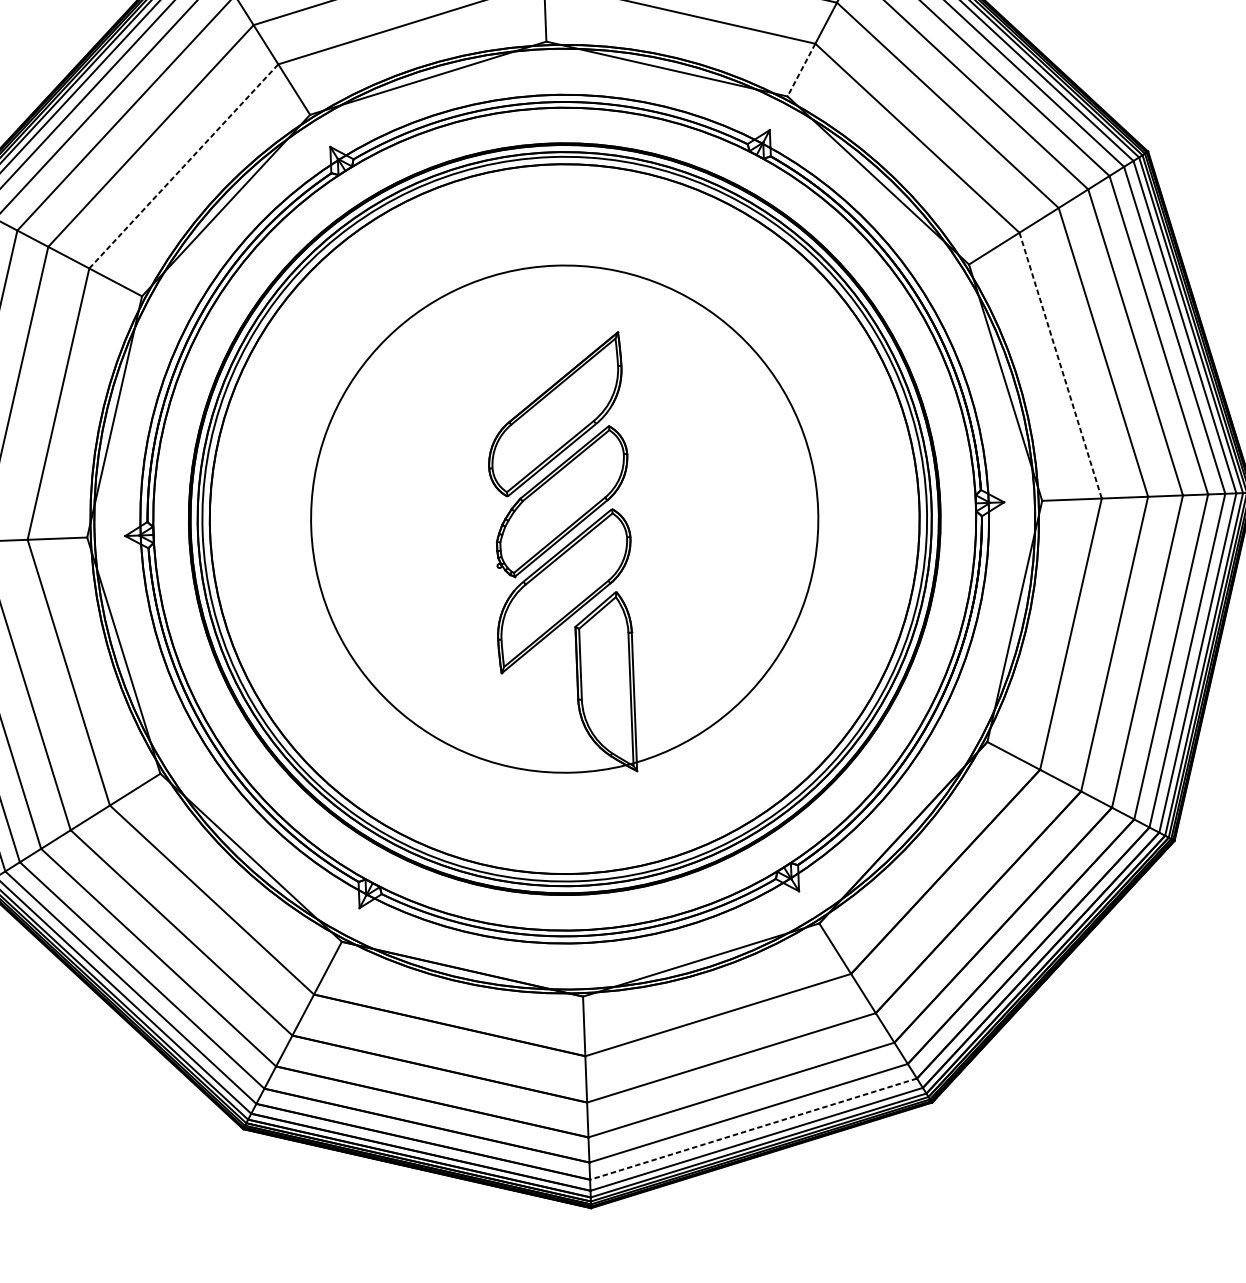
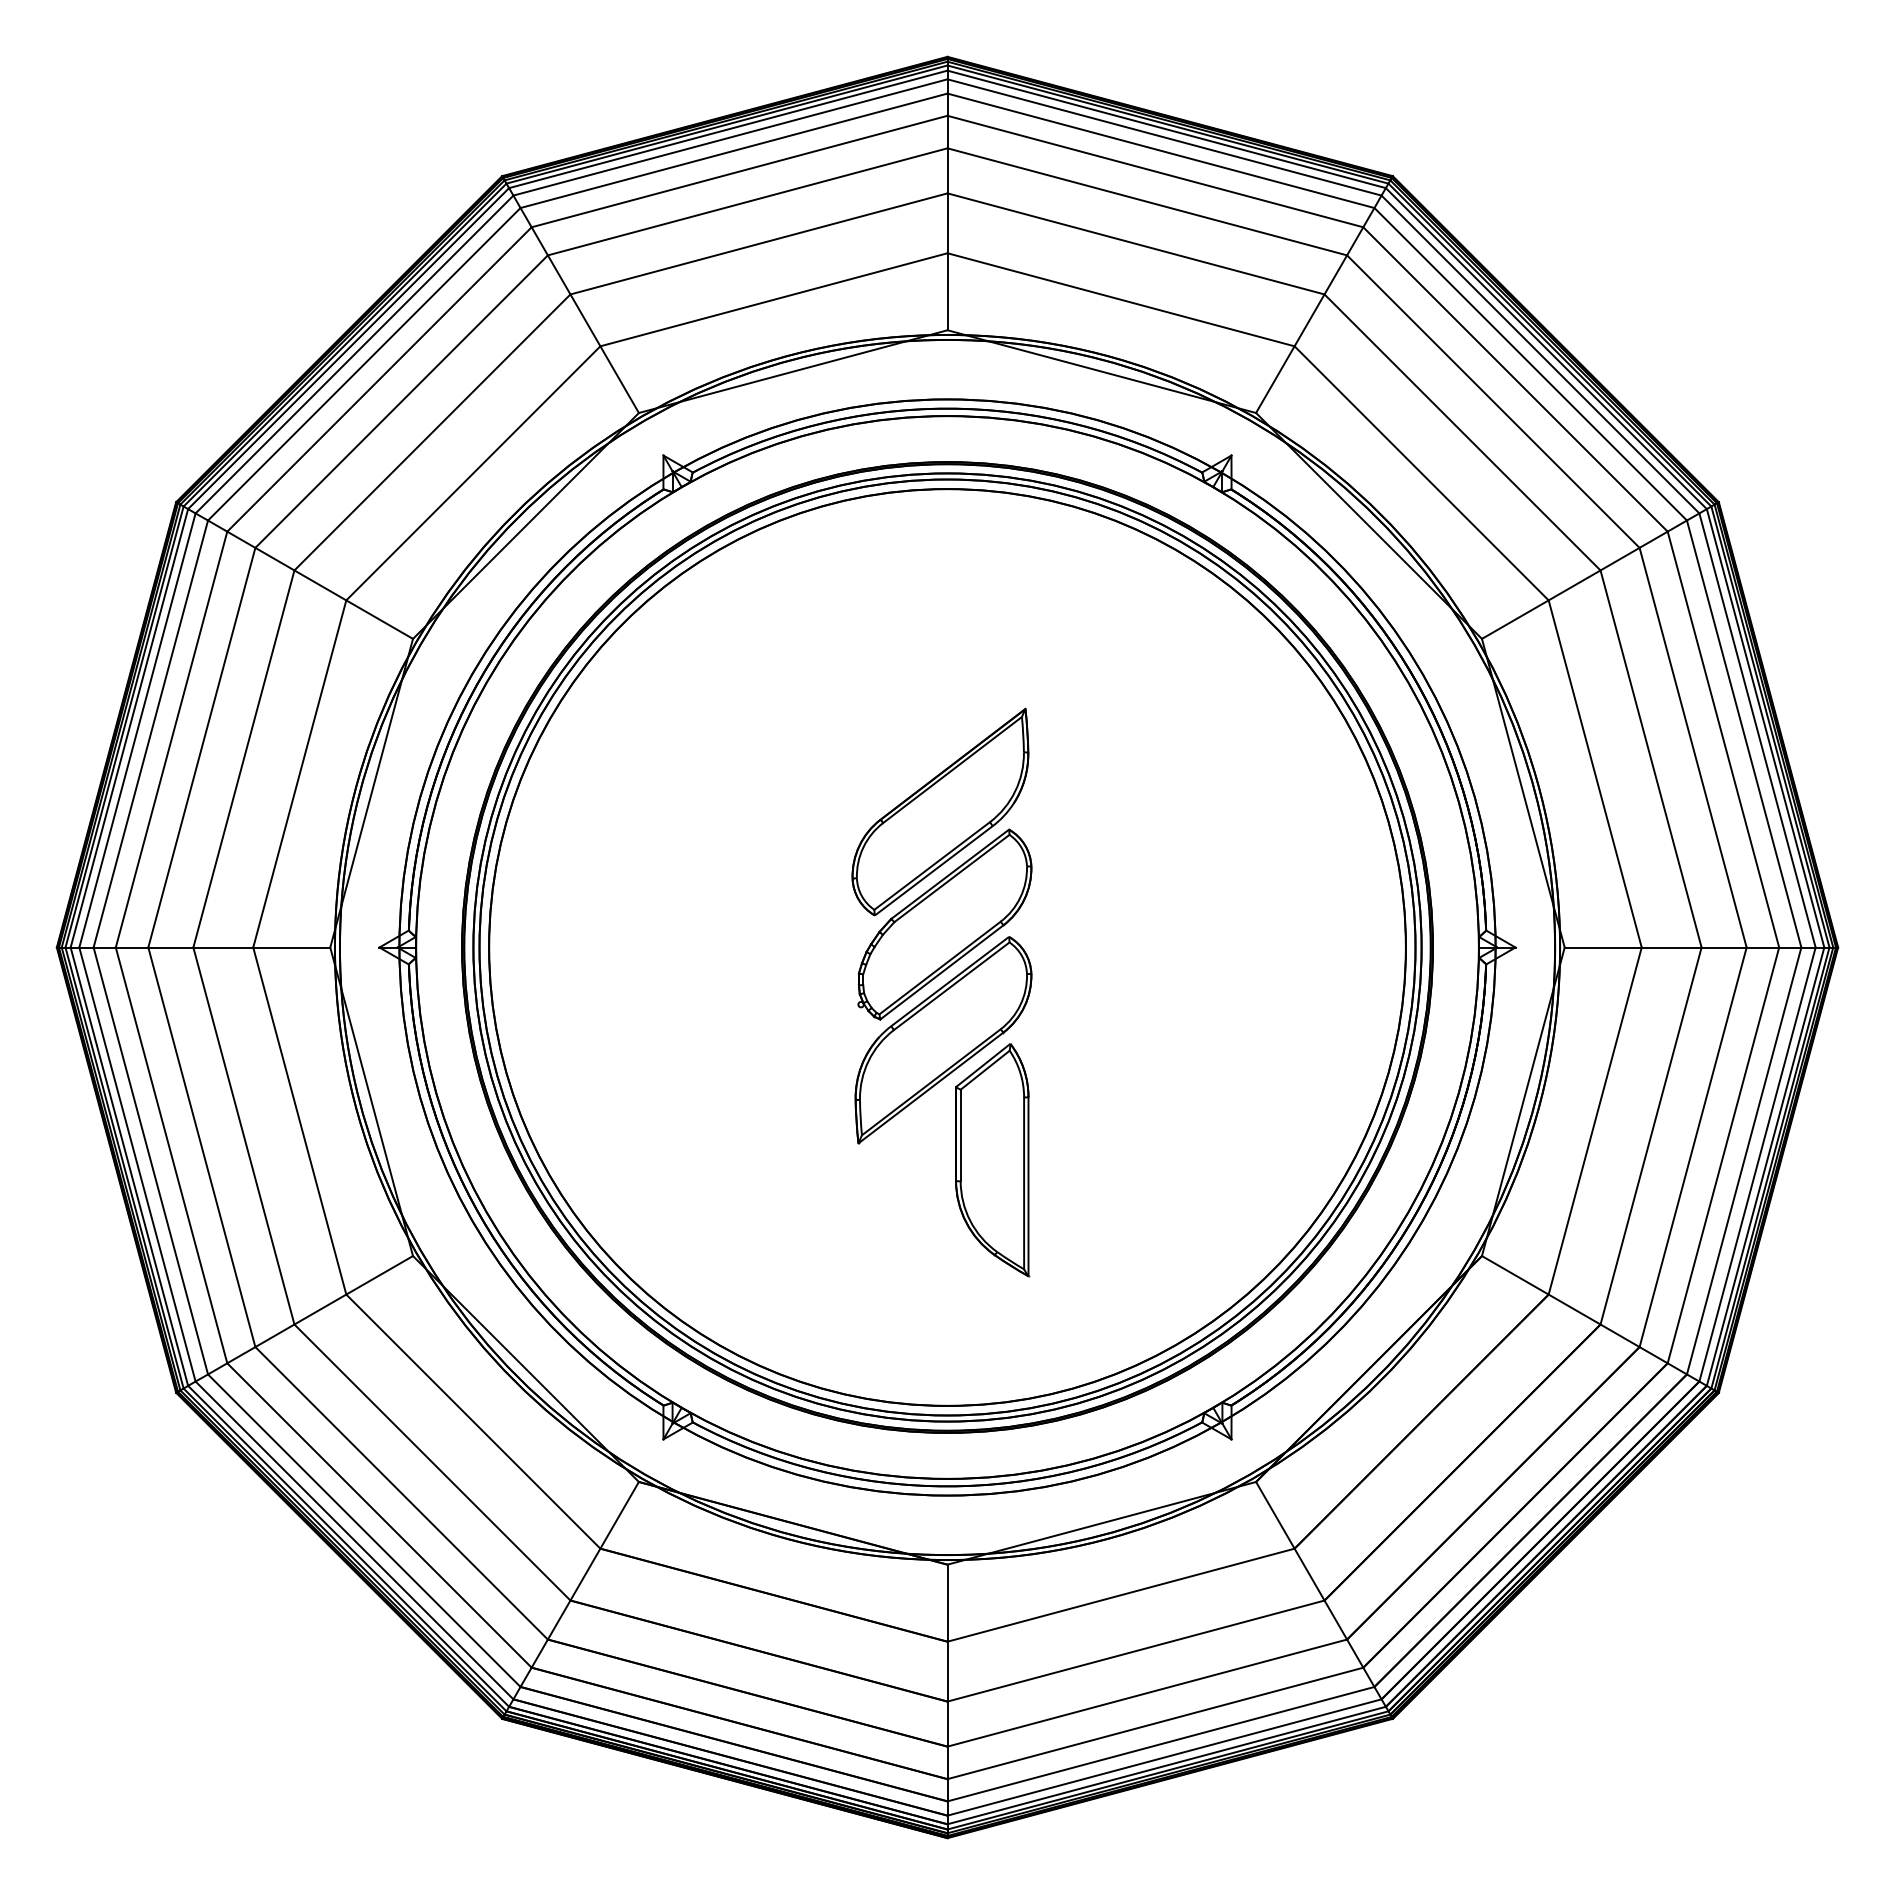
line: (801, 69) -> (1275, 379), dashed -> solid
line: (183, 166) -> (473, 473), dashed -> solid
line: (1060, 365) -> (1595, 773), dashed -> solid
circle: (564, 519) -> (947, 947), size x1.43
line: (753, 1129) -> (1160, 1744), dashed -> solid

